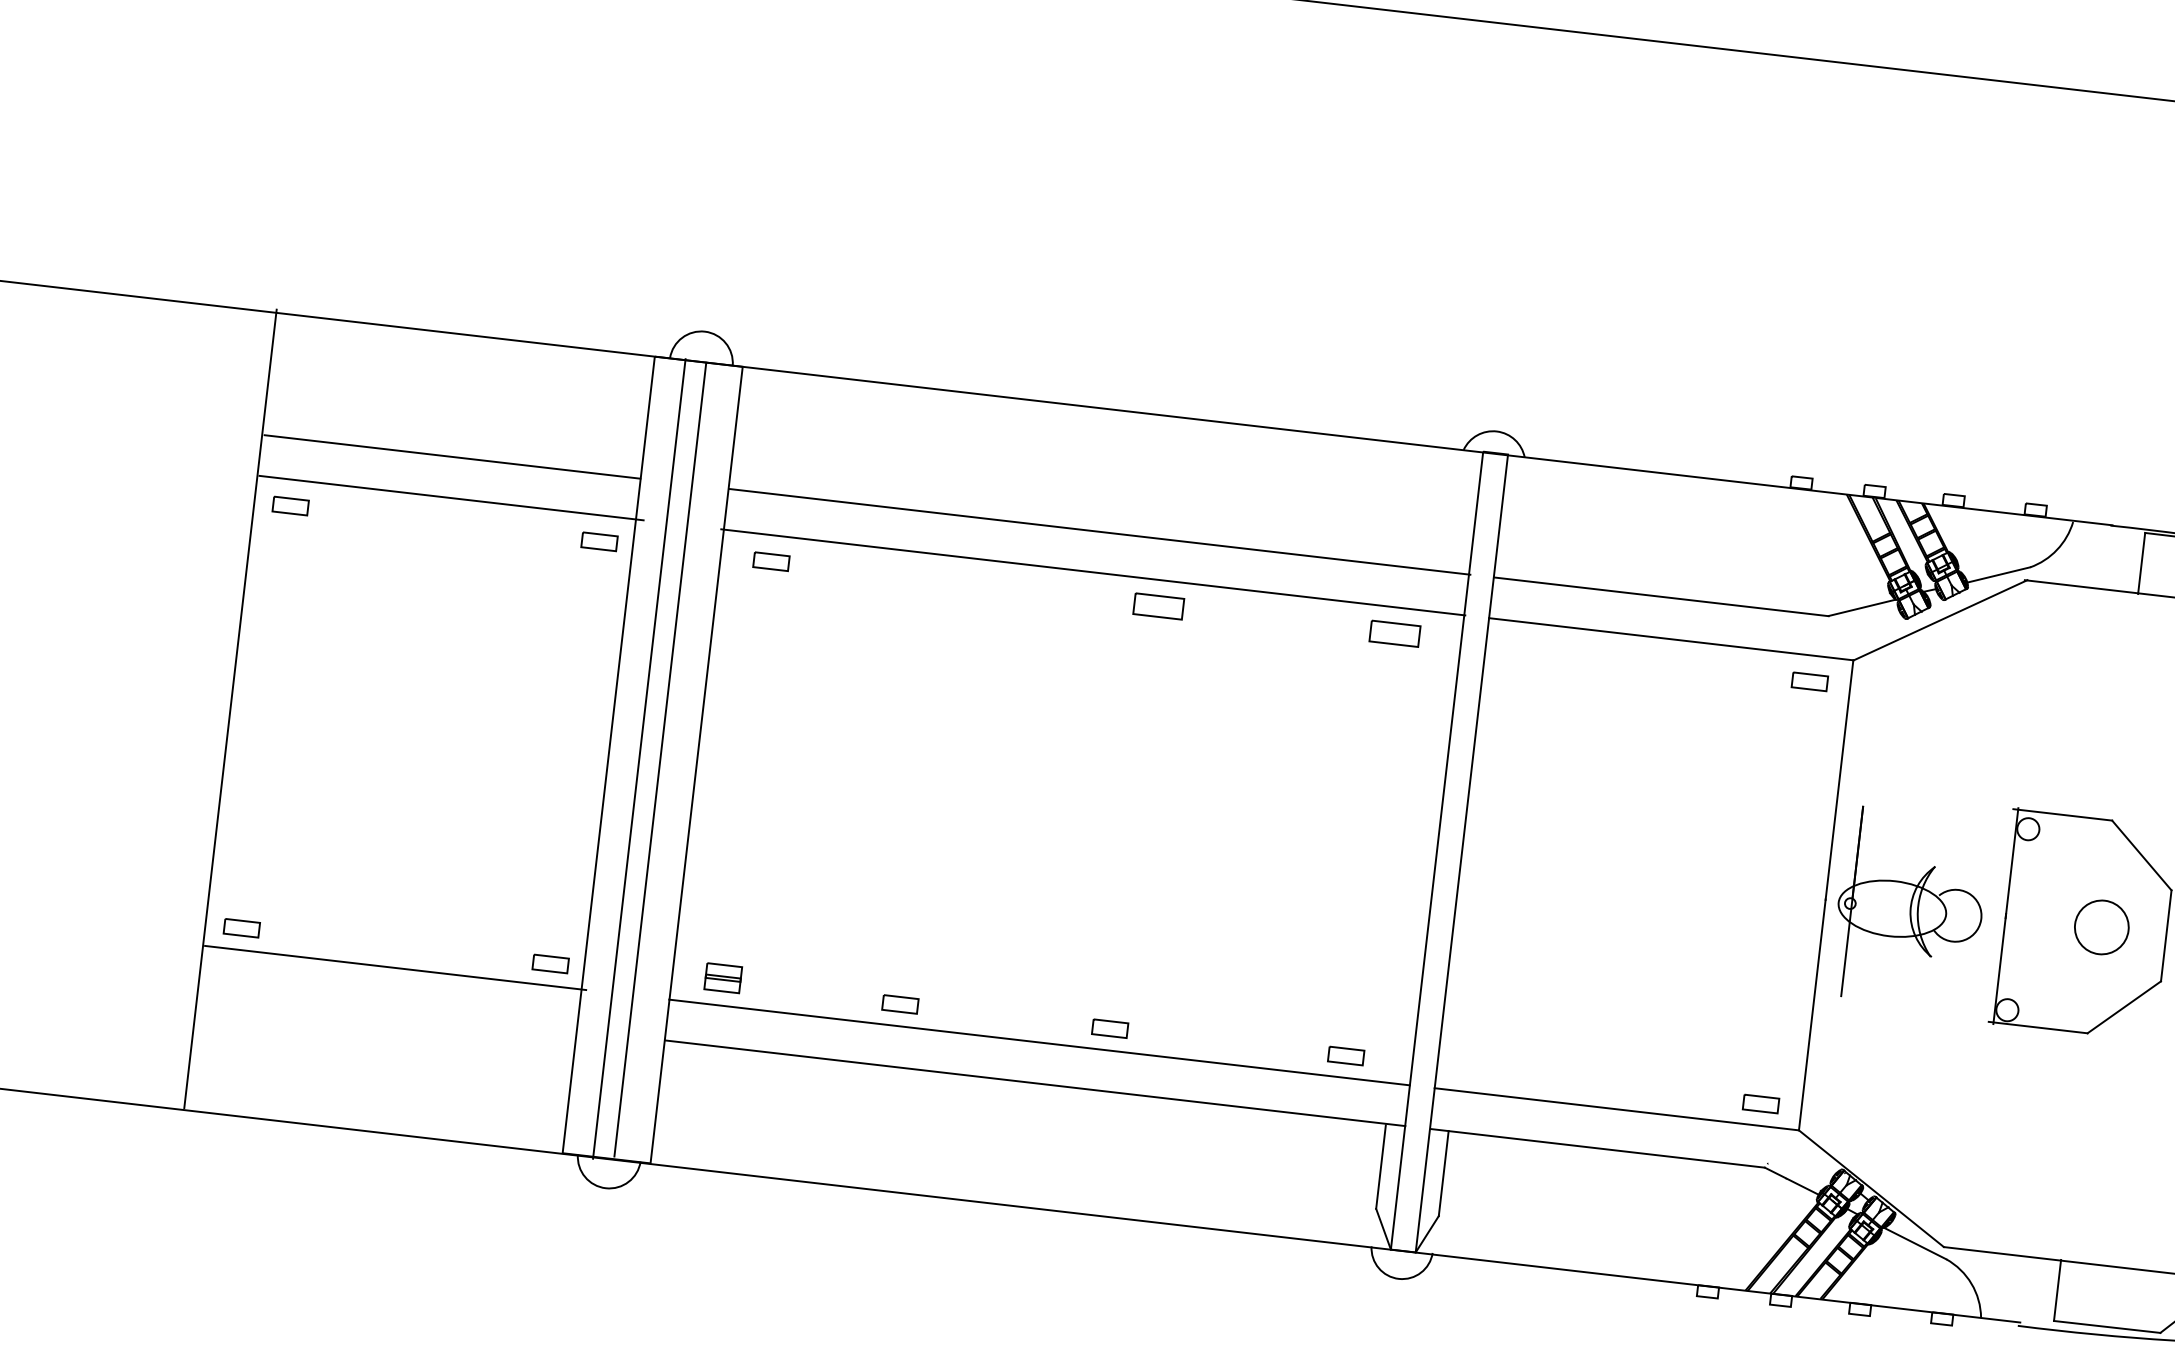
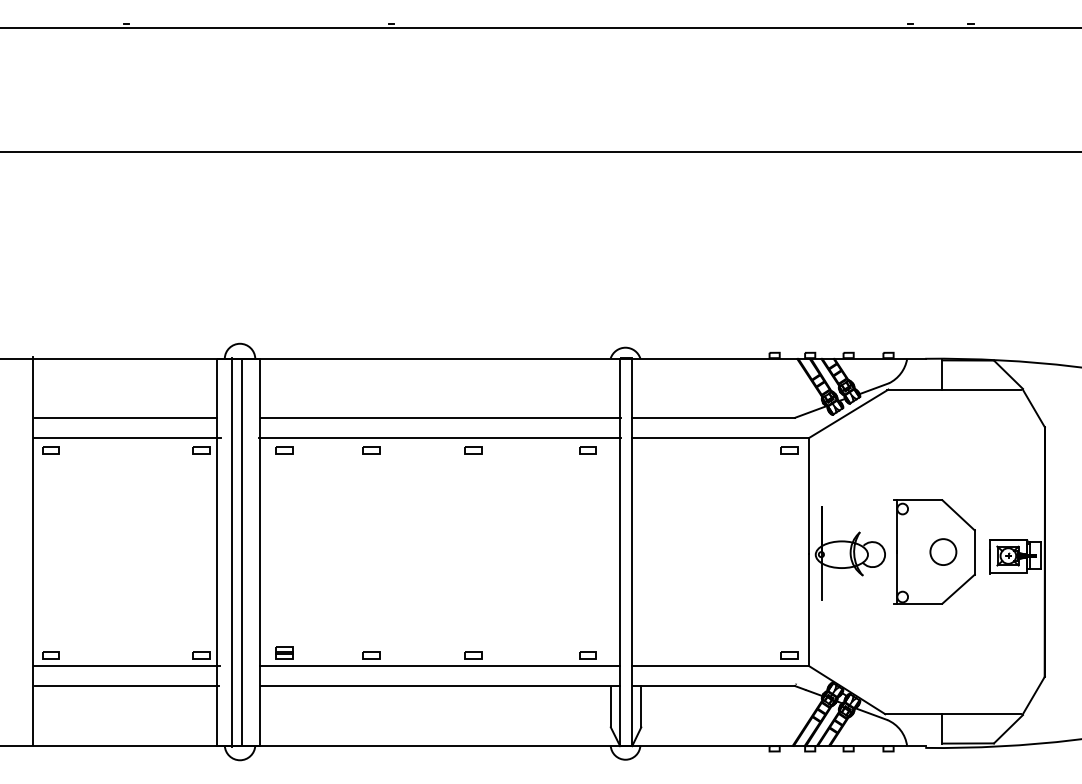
part: (949, 582) -> (371, 450), added
part: (1159, 606) -> (473, 450), size x0.71
part: (1394, 633) -> (587, 450), size x0.71
line: (389, 1009) -> (126, 686), added

